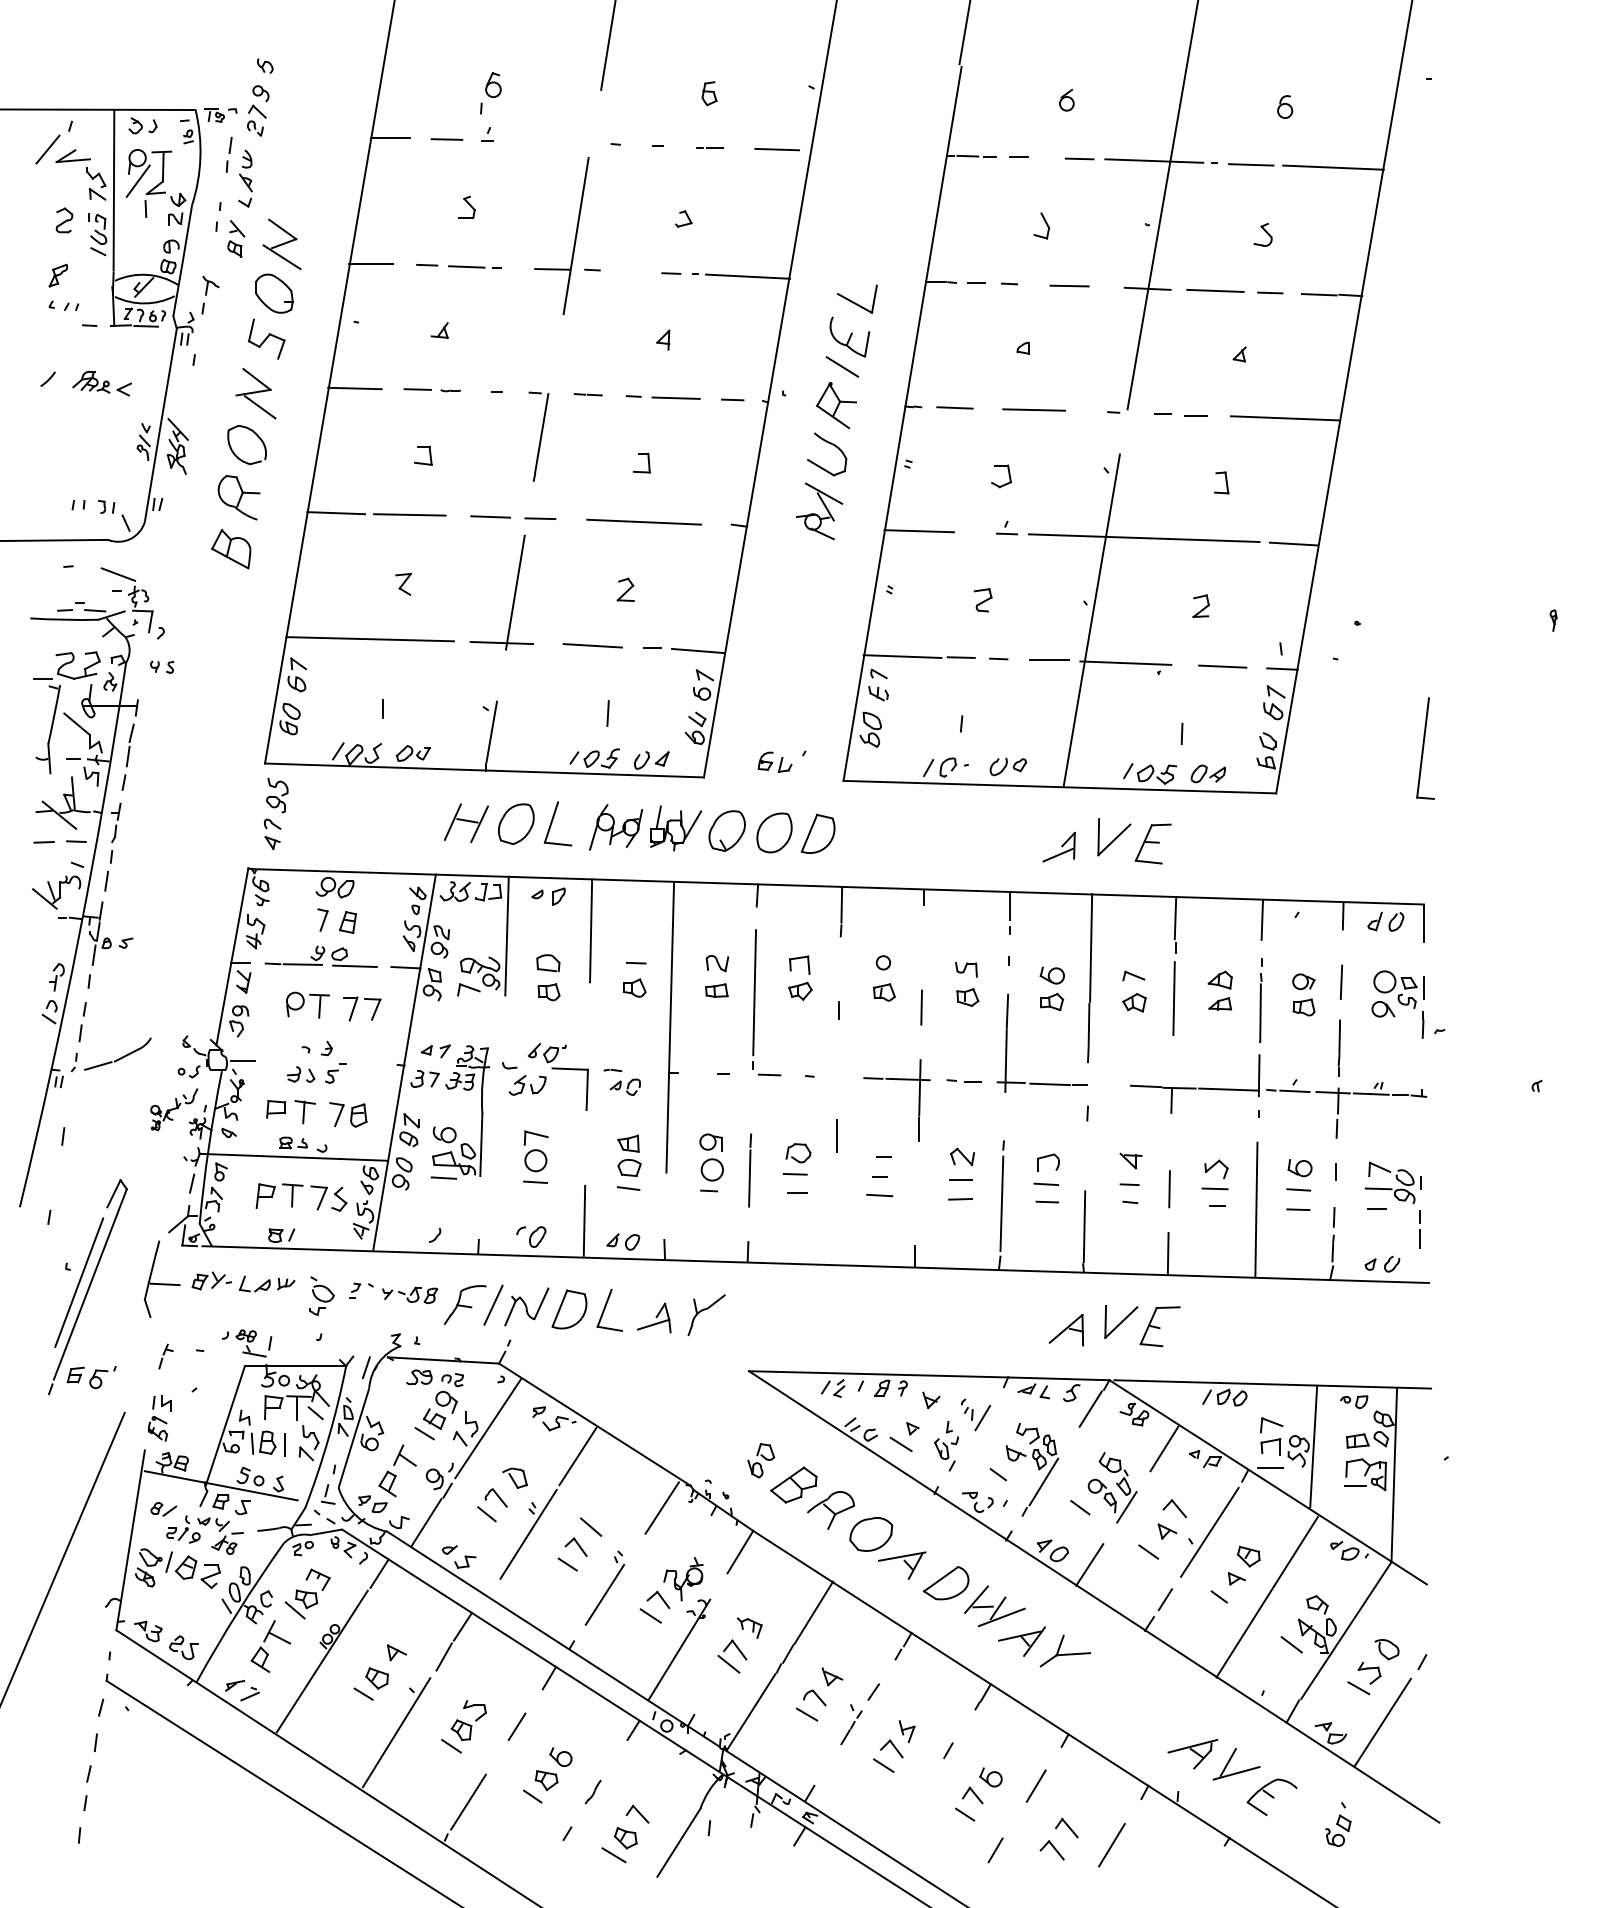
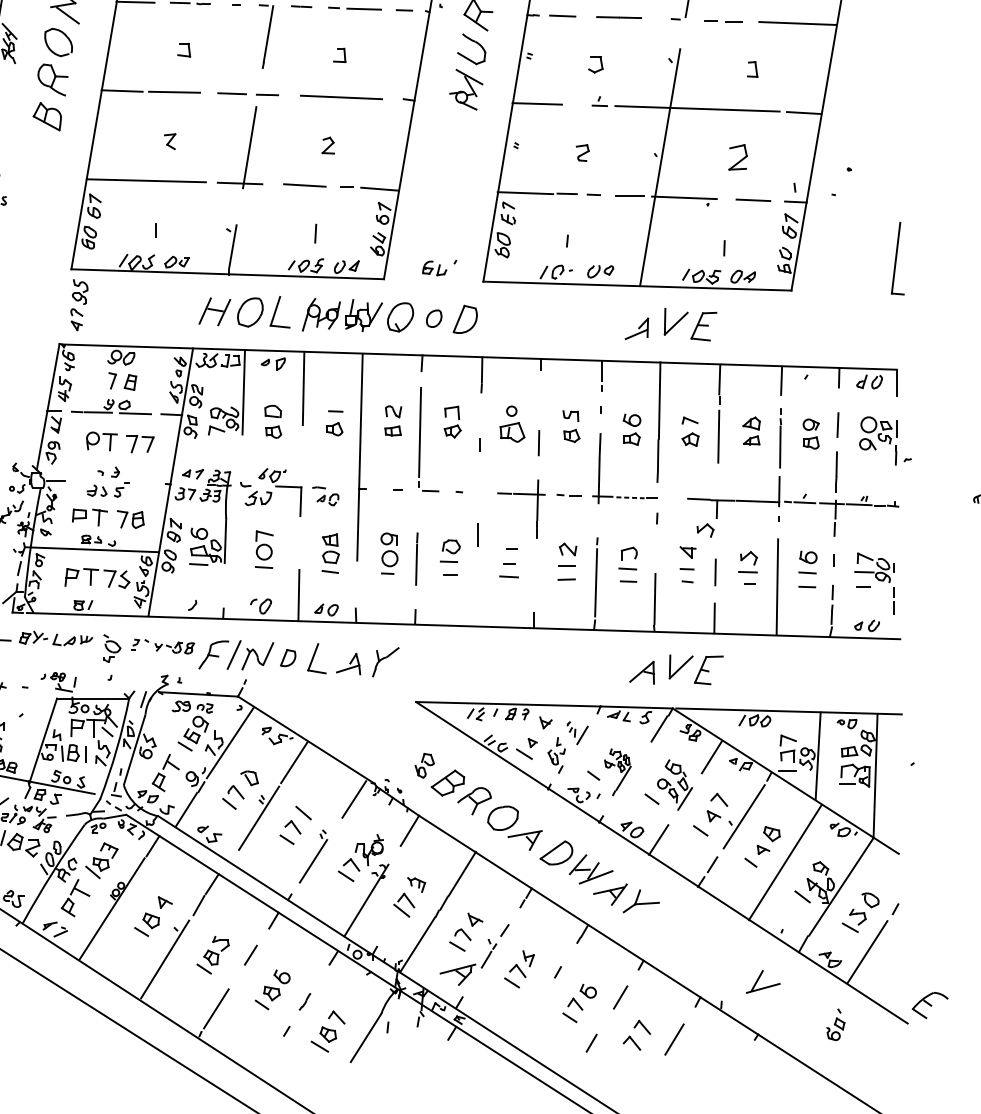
part: (1200, 605) -> (737, 156), size x1.6
part: (774, 832) -> (434, 318), size x0.6
part: (884, 992) -> (512, 432), size x1.6
line: (1050, 1084) -> (630, 497), solid -> dashed
part: (1155, 1130) -> (705, 530), added
part: (569, 1309) -> (288, 658), size x0.6
part: (1032, 1469) -> (617, 772), size x0.7
part: (1192, 1754) -> (457, 974), moved
part: (1271, 1796) -> (929, 1004), moved

